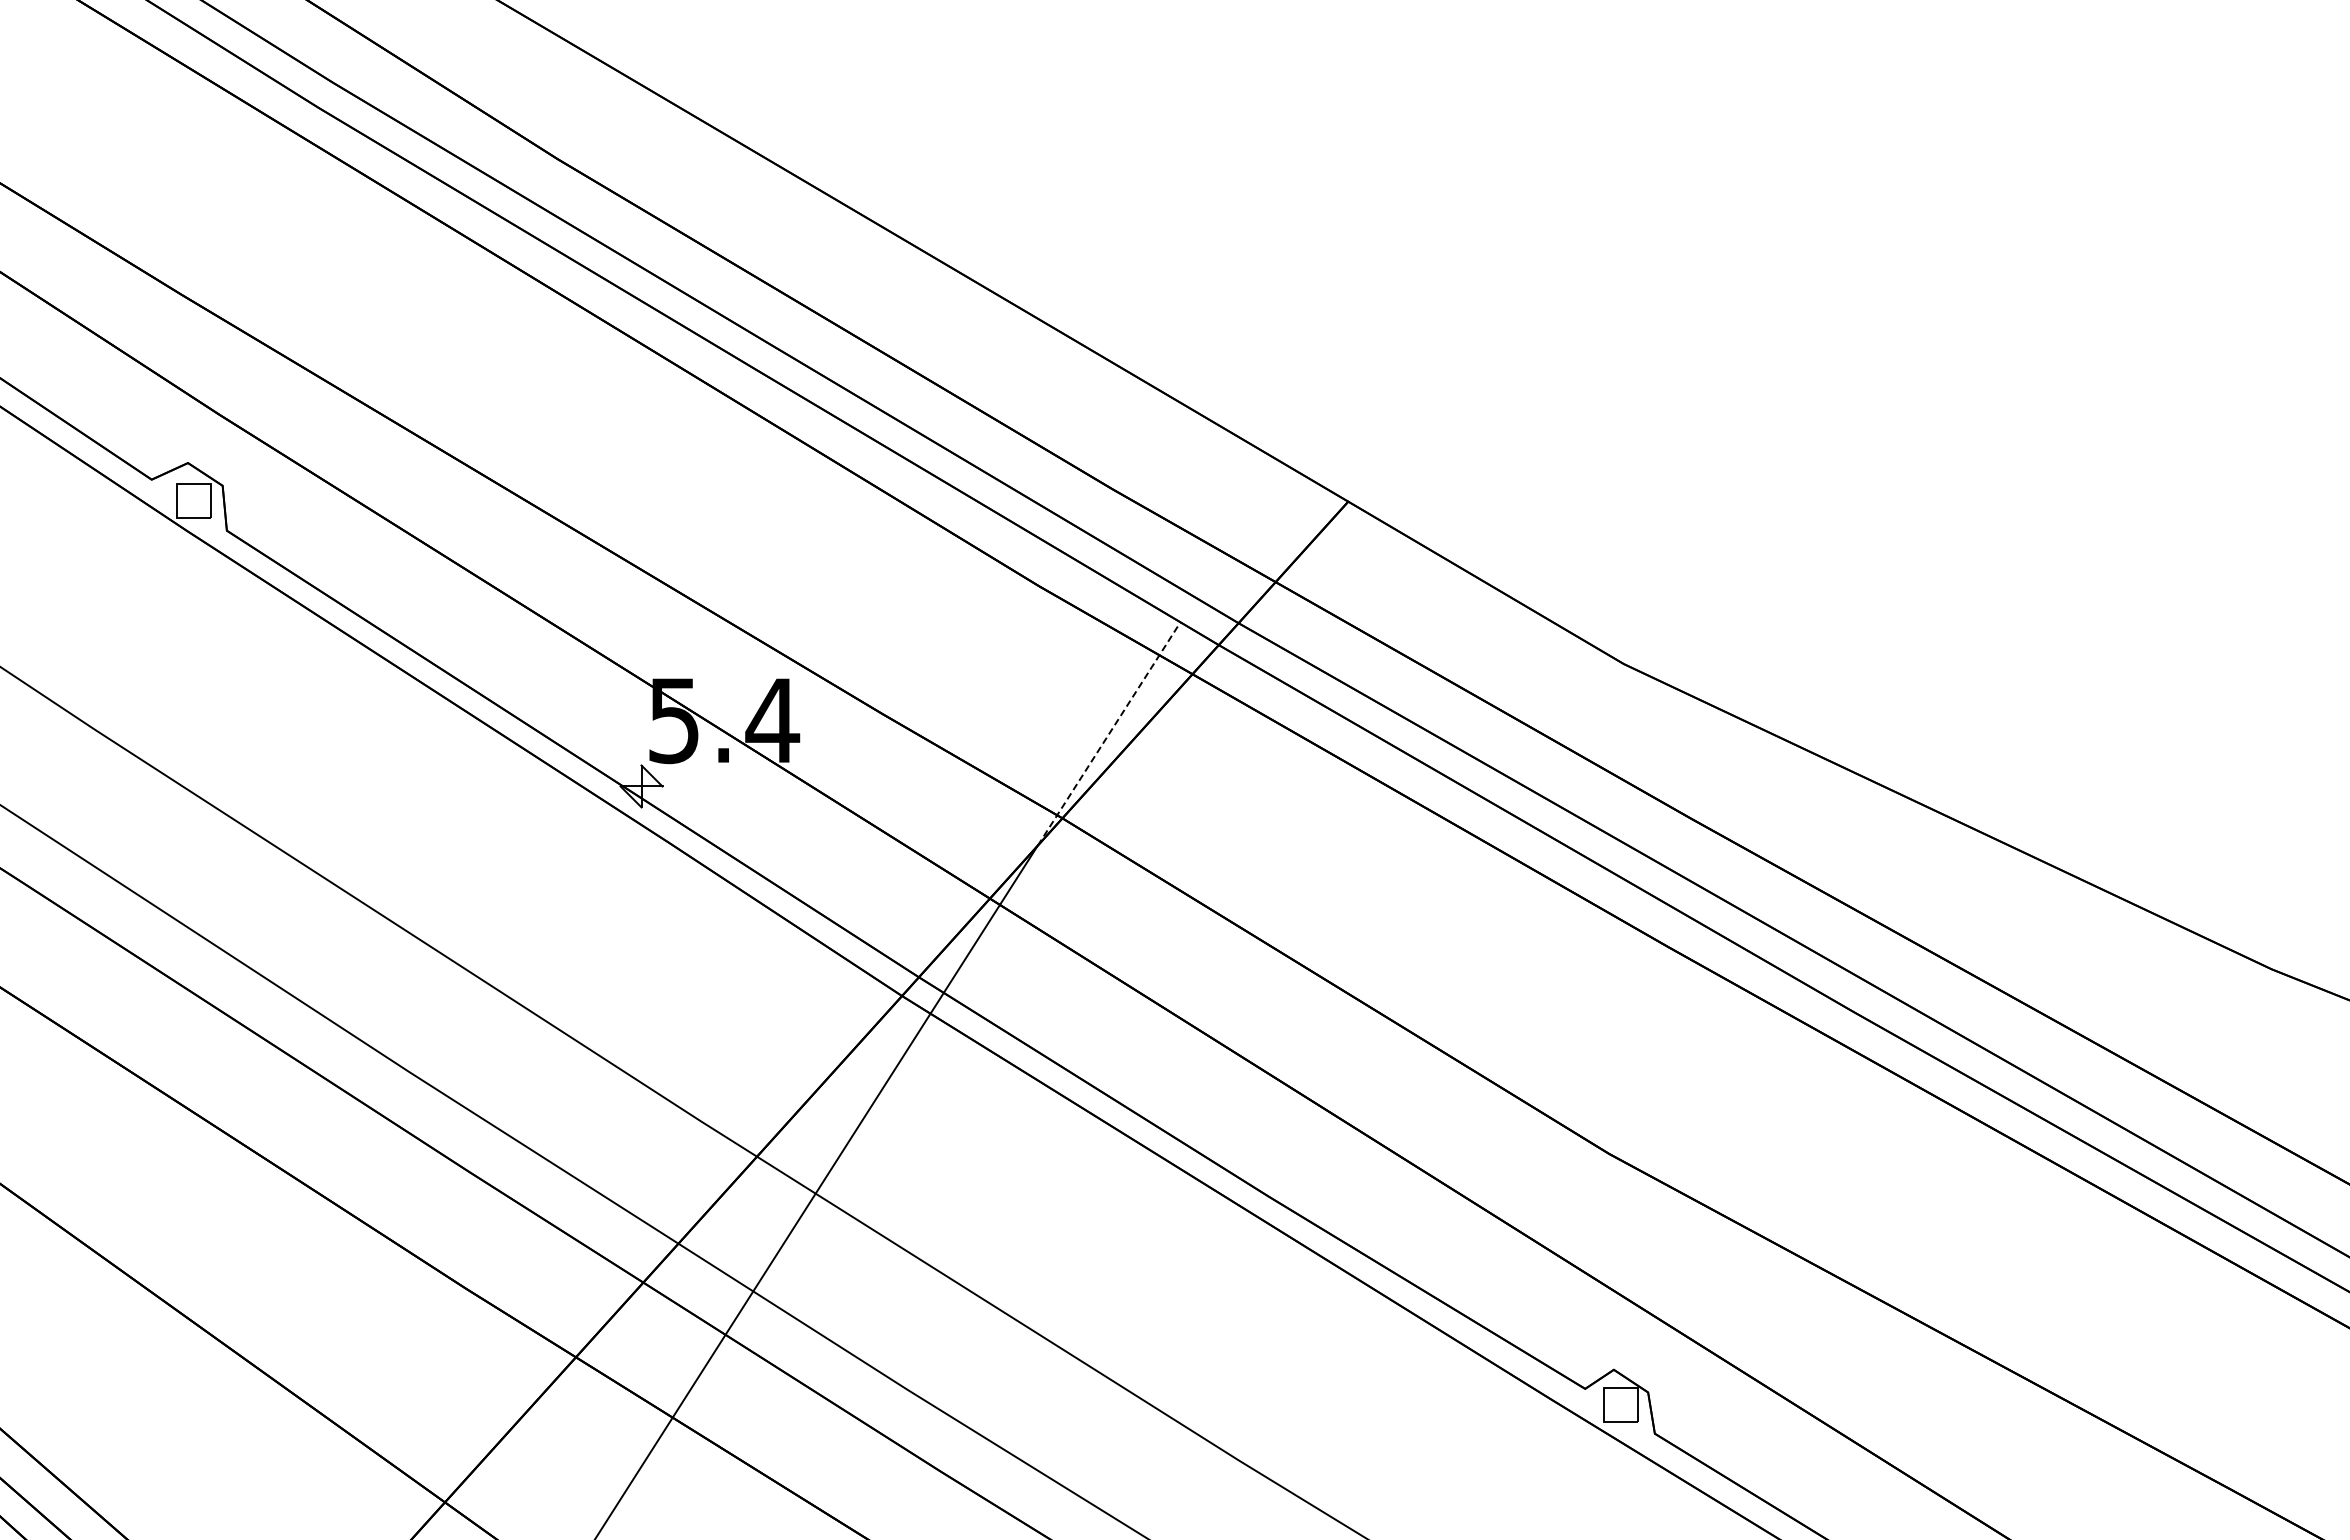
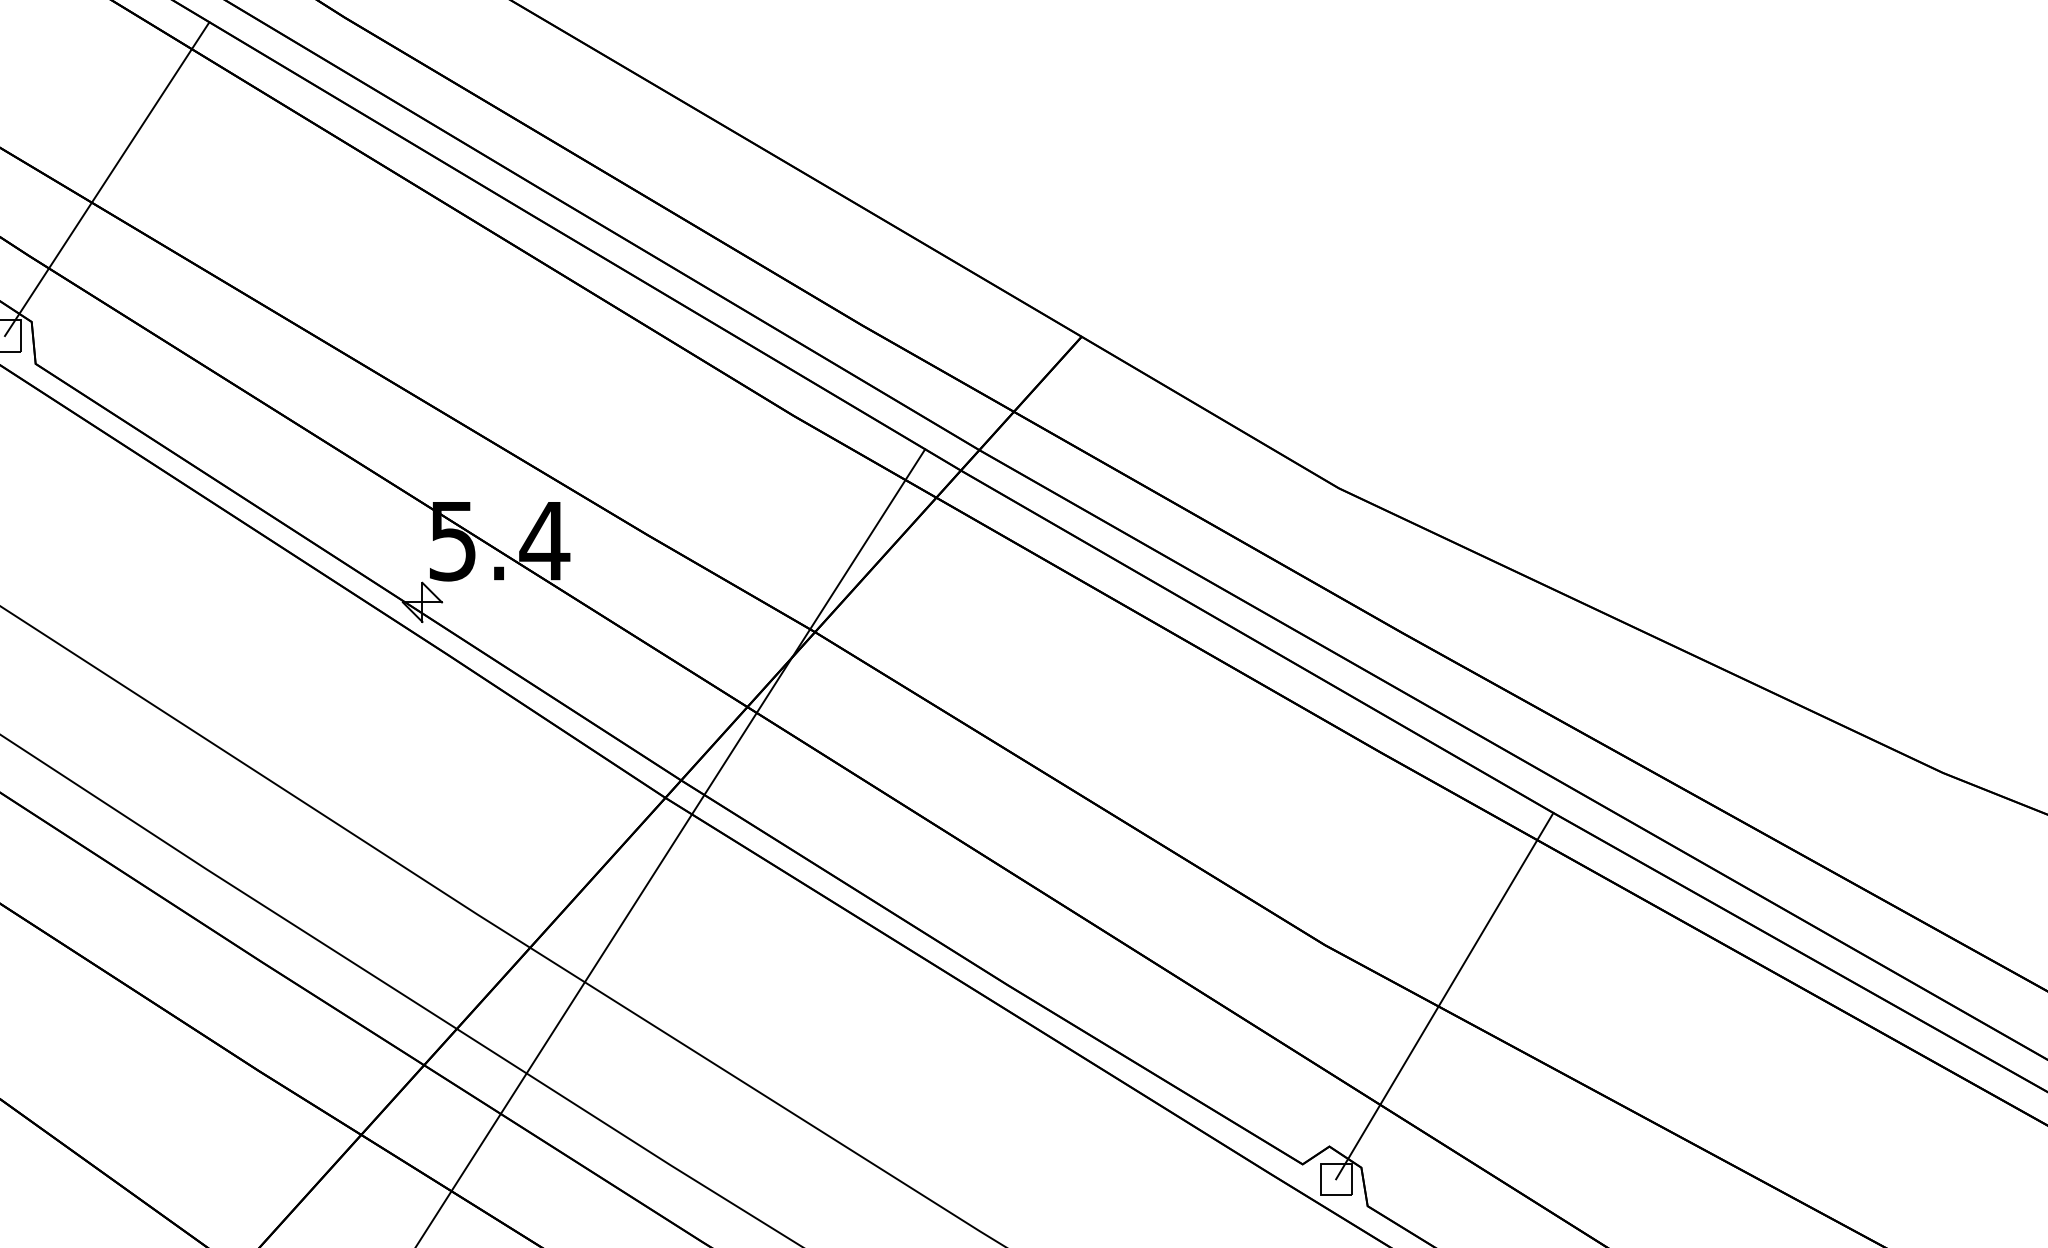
line: (303, 332) -> (107, 178), added
line: (1109, 733) -> (858, 553), dashed -> solid
line: (1737, 1208) -> (1444, 996), added

